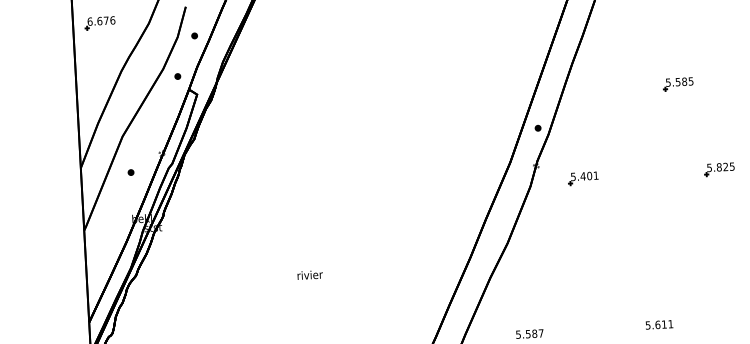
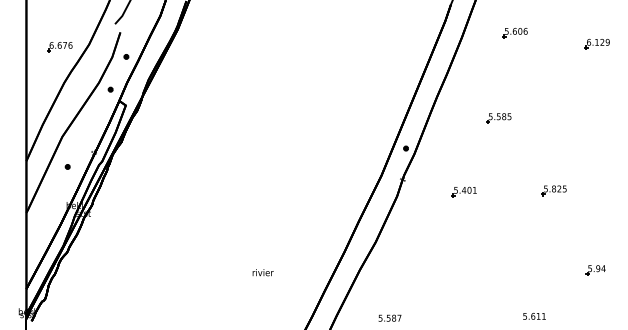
part: (99, 23) -> (59, 47), moved
part: (677, 84) -> (498, 118), moved
part: (582, 177) -> (463, 191), moved
text: (309, 274) -> (262, 272), moved
text: (659, 324) -> (534, 316), moved

